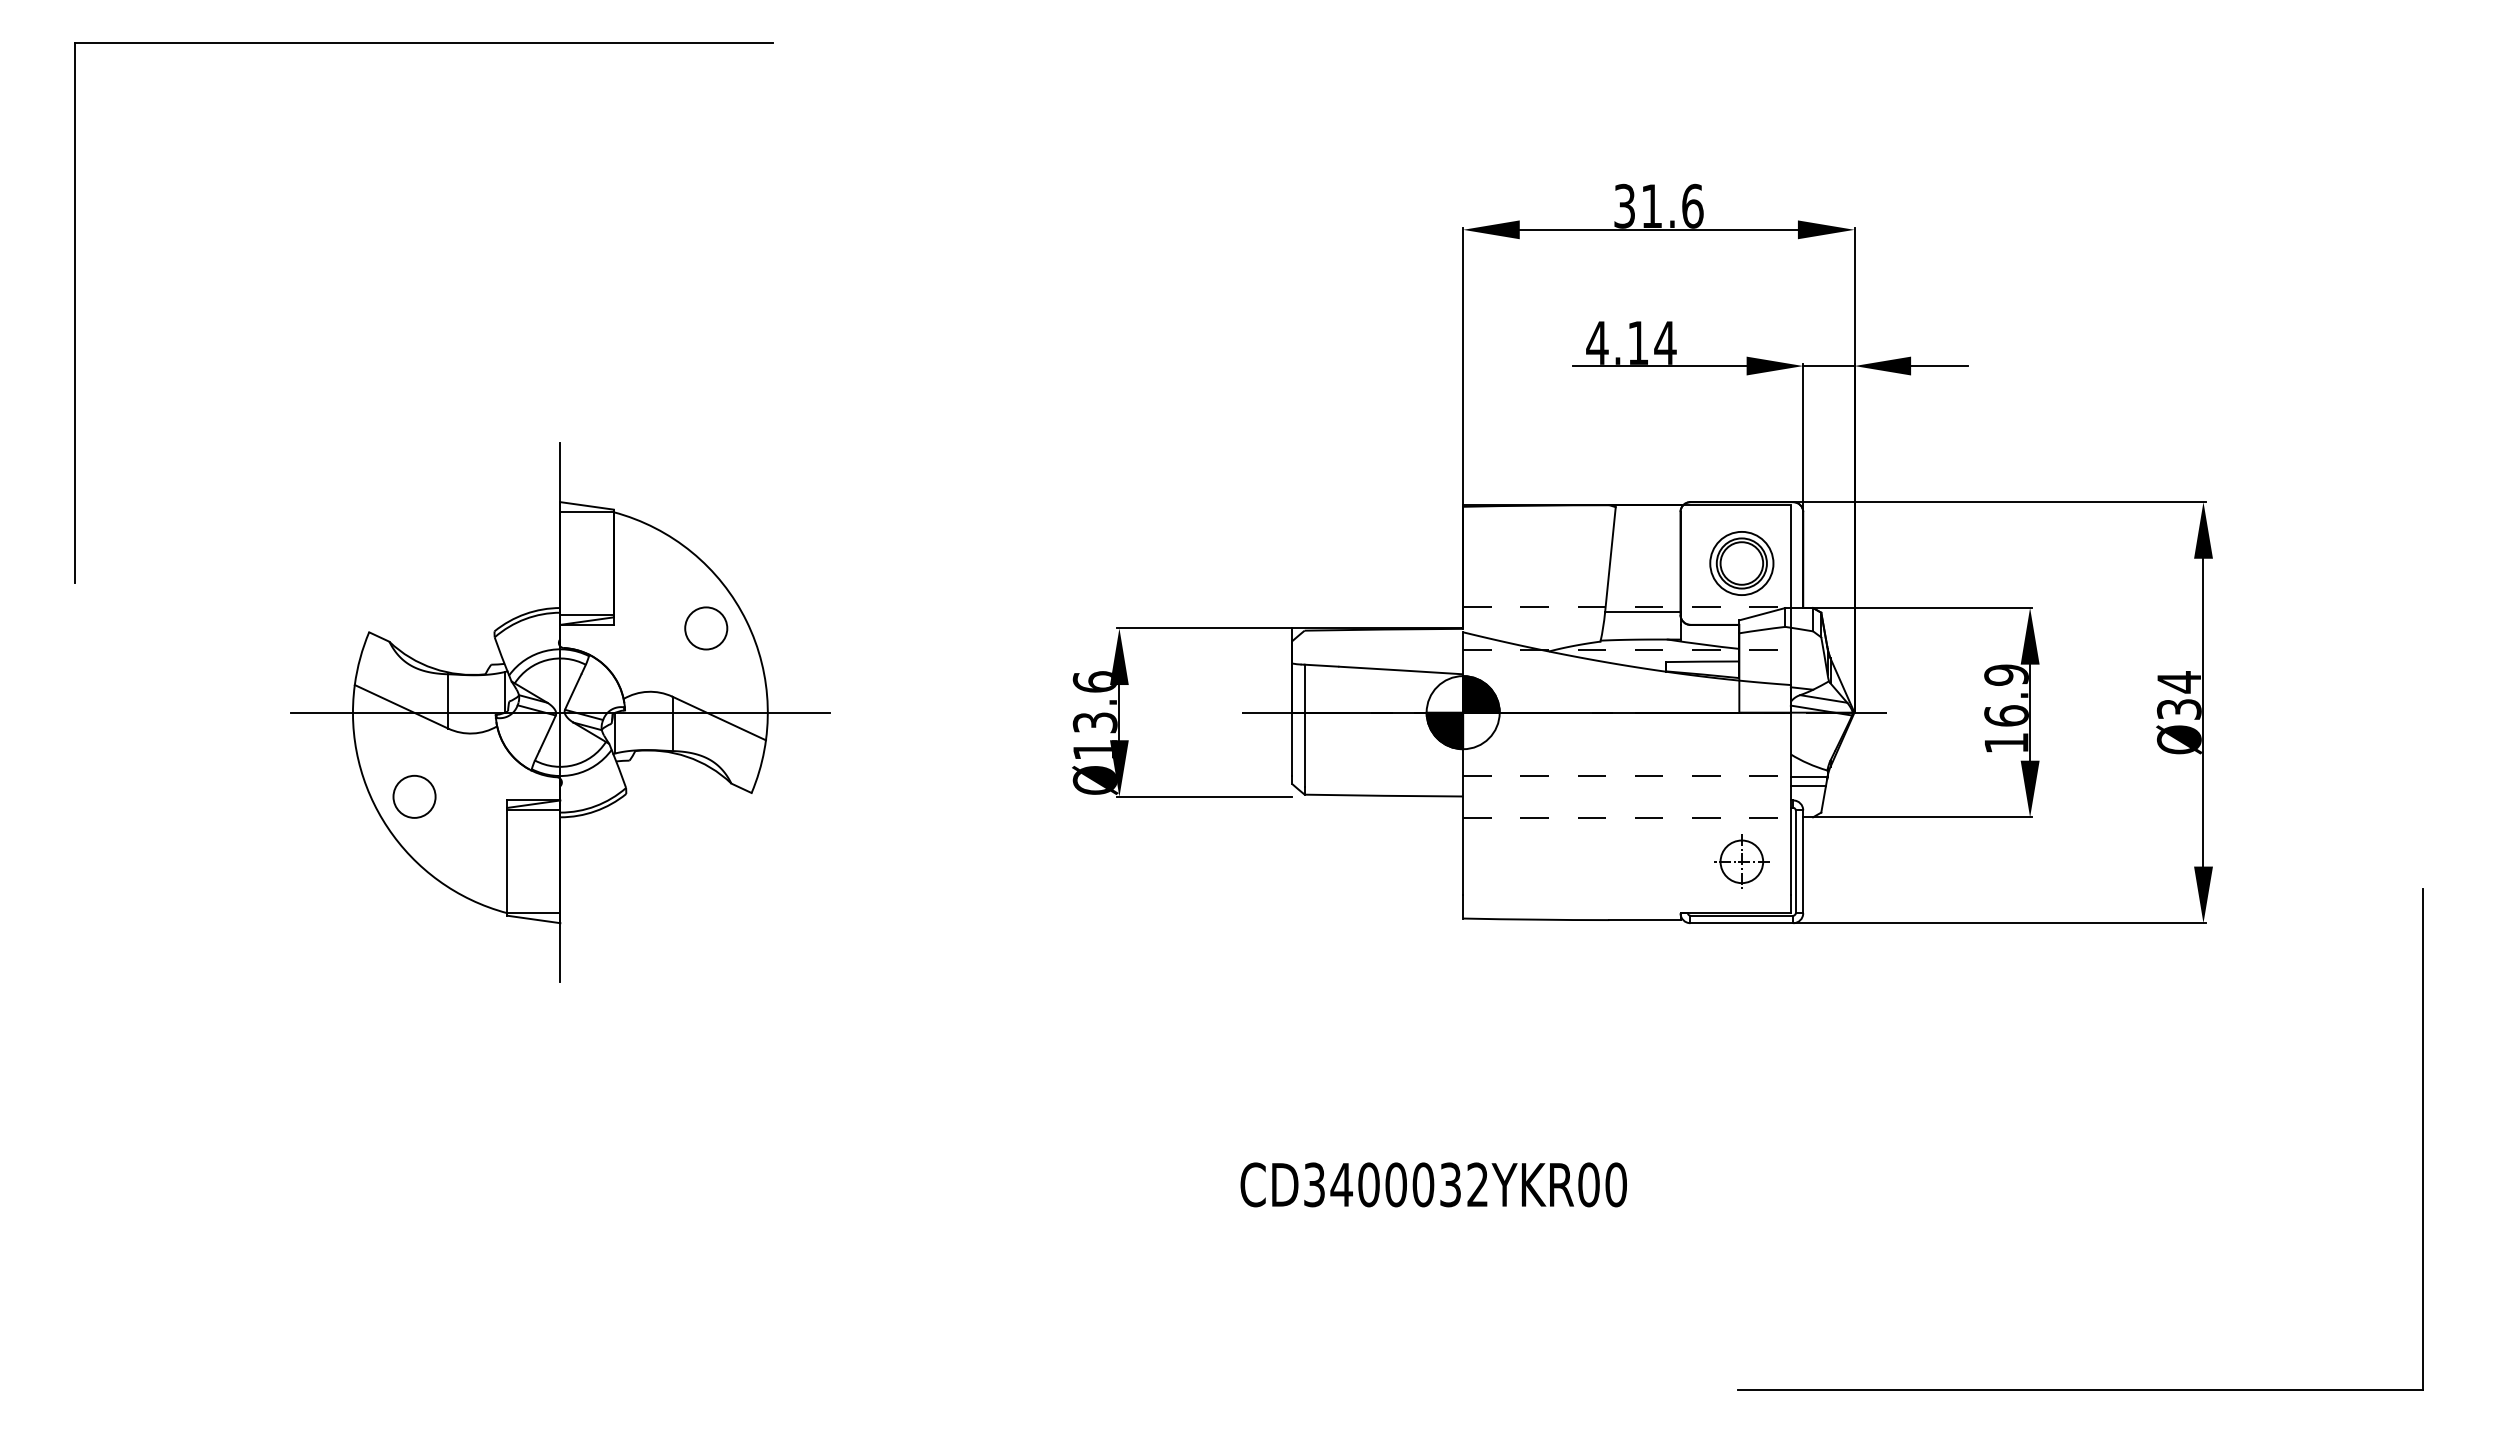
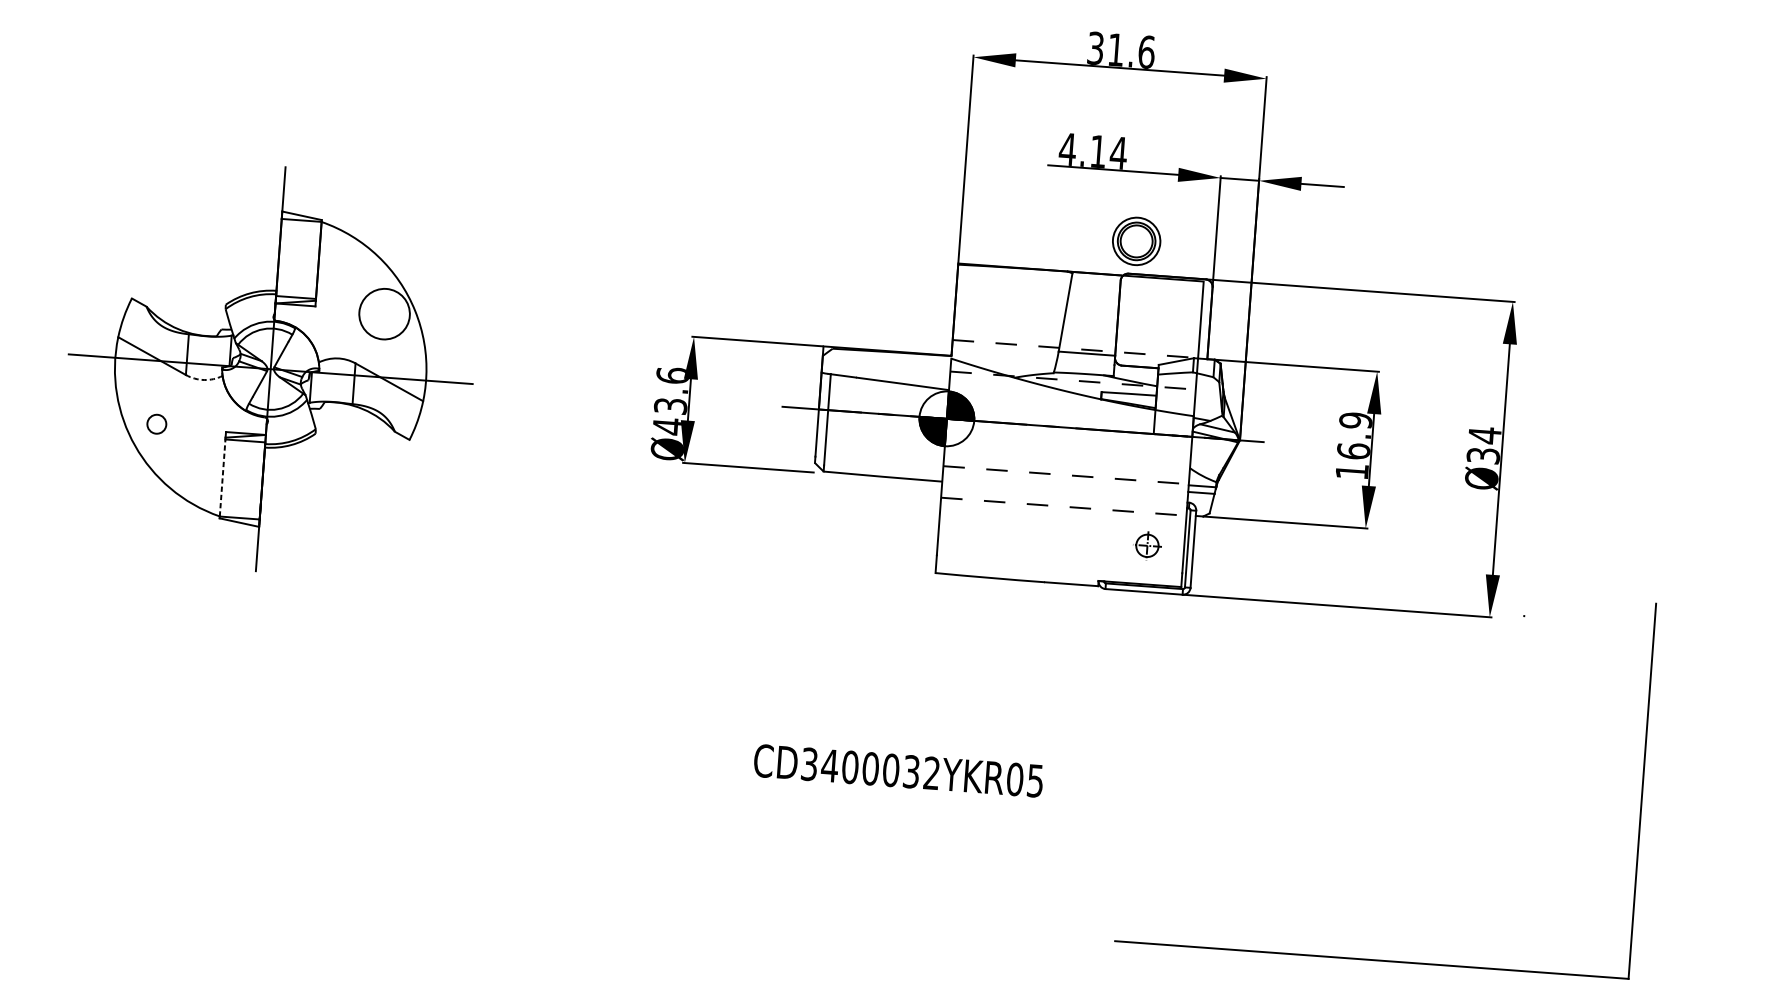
part: (1741, 563) -> (1136, 241), moved
circle: (706, 628) -> (384, 314), size x1.6
arc: (473, 733) -> (204, 380), solid -> dashed
text: (1094, 749) -> (668, 426), Ø13.6 -> Ø43.6
circle: (414, 796) -> (156, 423), size x0.6
line: (507, 861) -> (222, 477), solid -> dashed
part: (1741, 861) -> (1147, 545), size x0.7
text: (1615, 1184) -> (1035, 780), CD3400032YKR00 -> CD3400032YKR05

